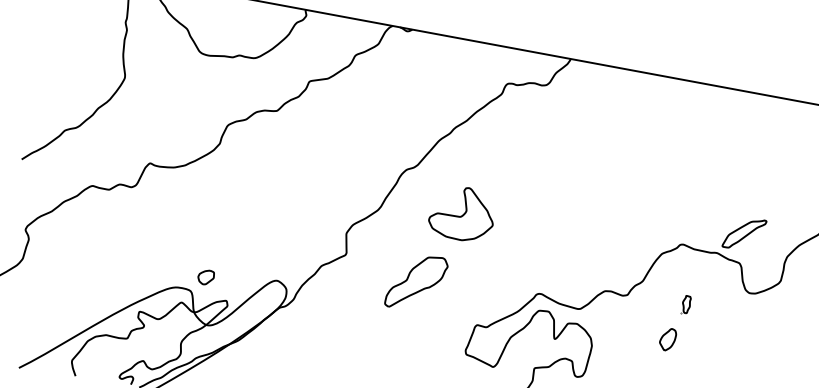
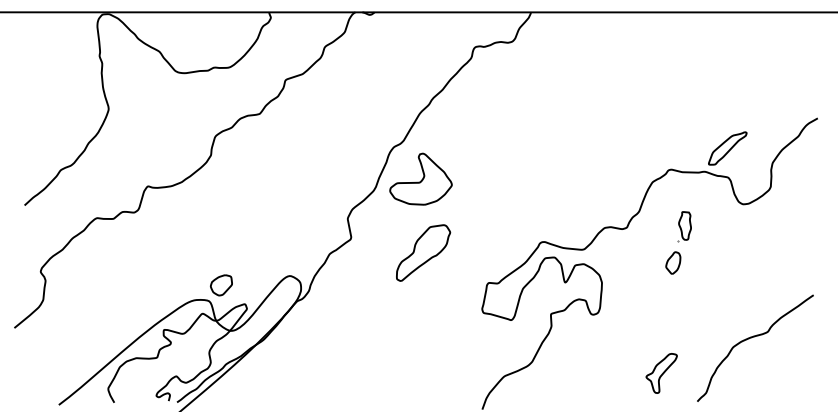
part: (462, 212) -> (420, 178), moved
part: (206, 277) -> (221, 285), size x1.43
part: (686, 304) -> (684, 226), size x1.67

